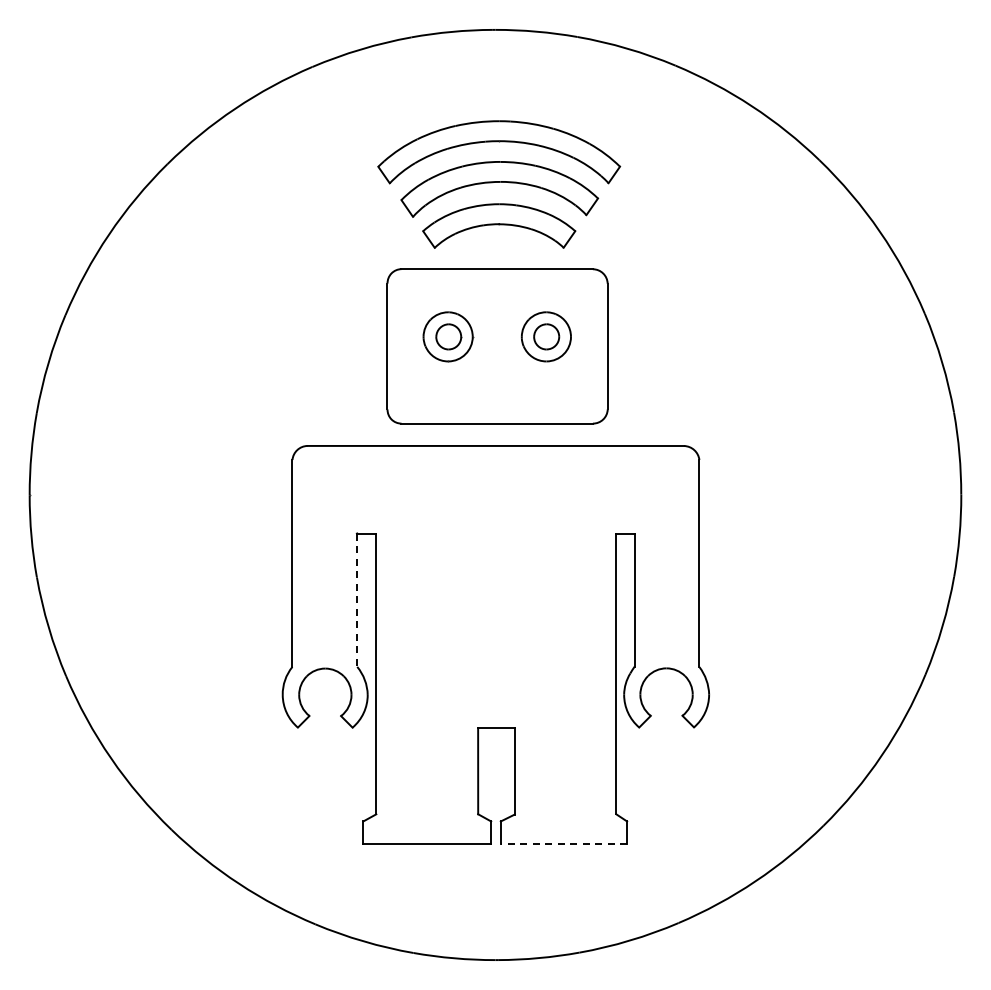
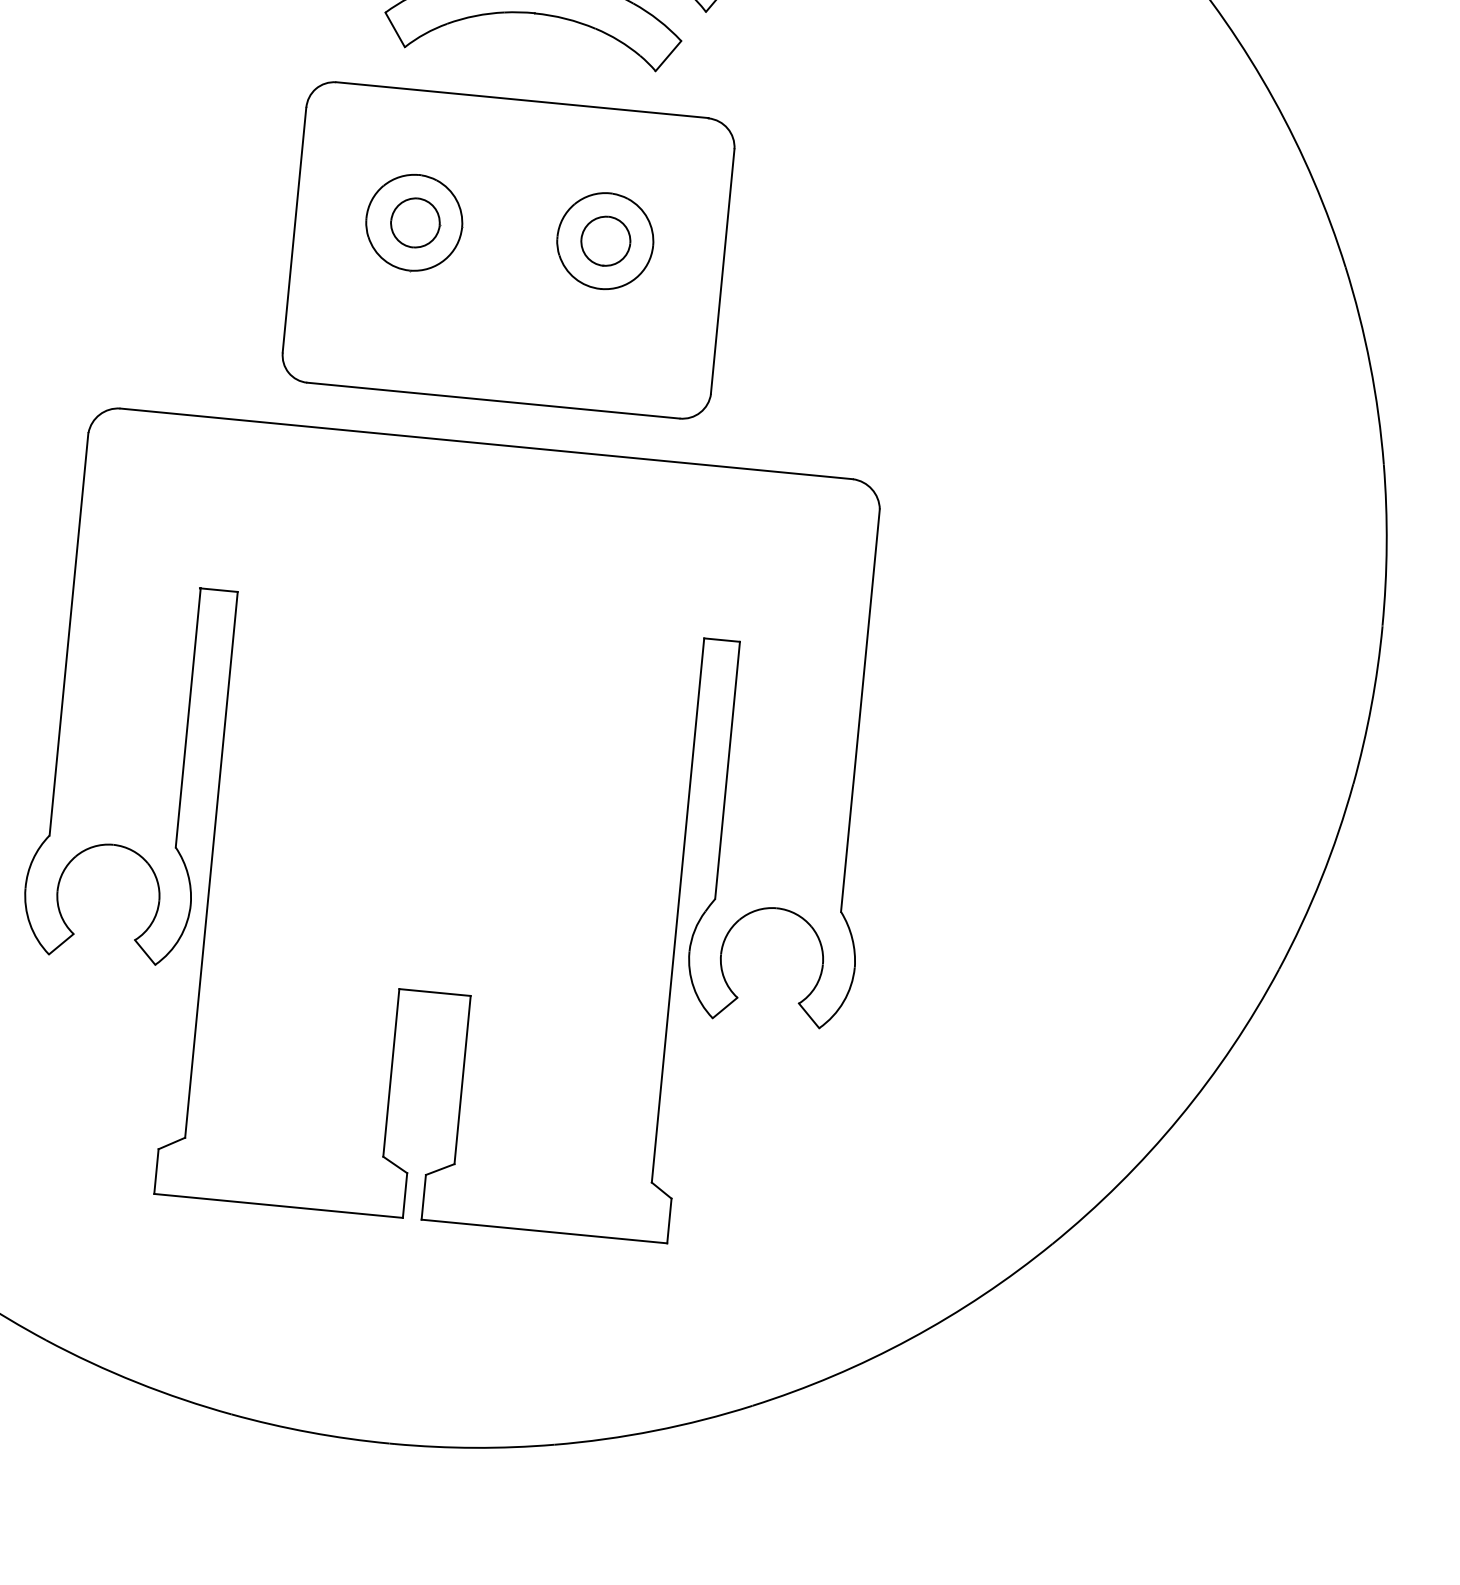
line: (357, 600) -> (188, 718), dashed -> solid
line: (563, 844) -> (543, 1231), dashed -> solid

